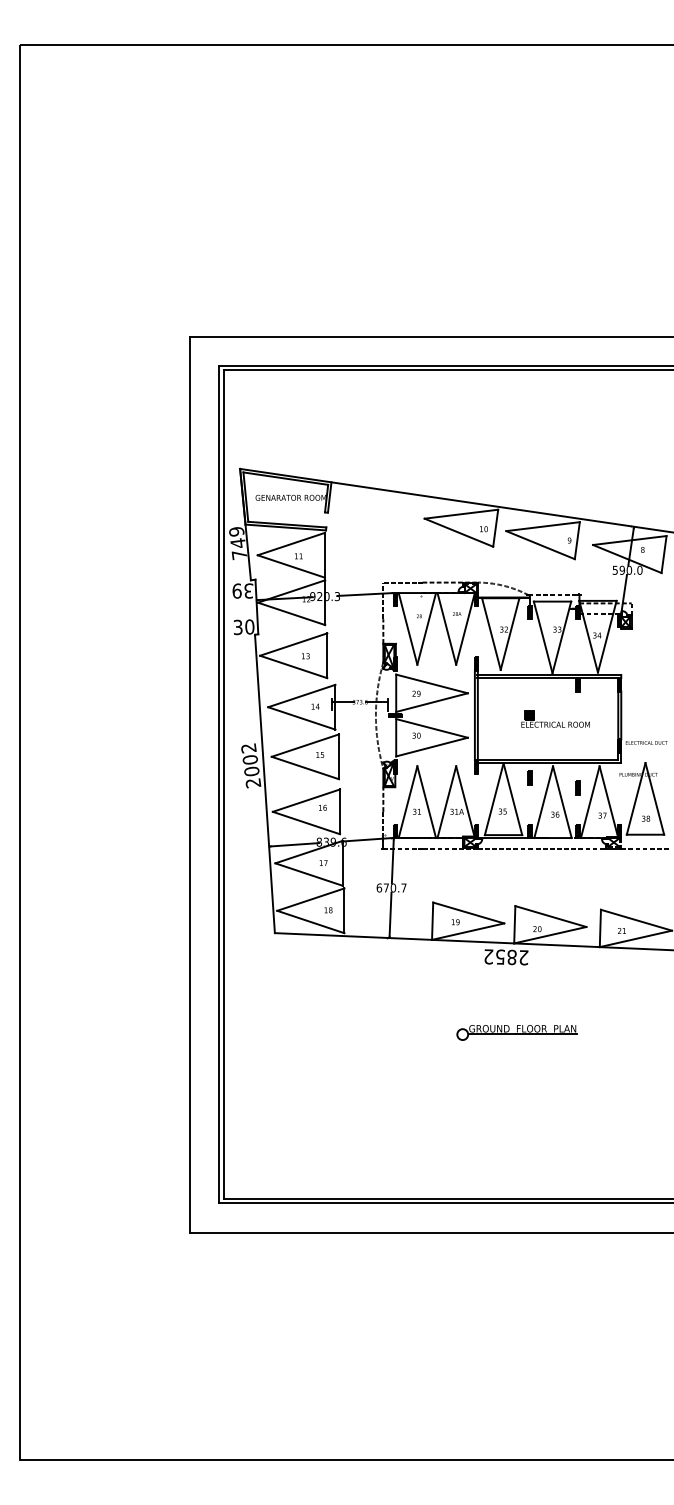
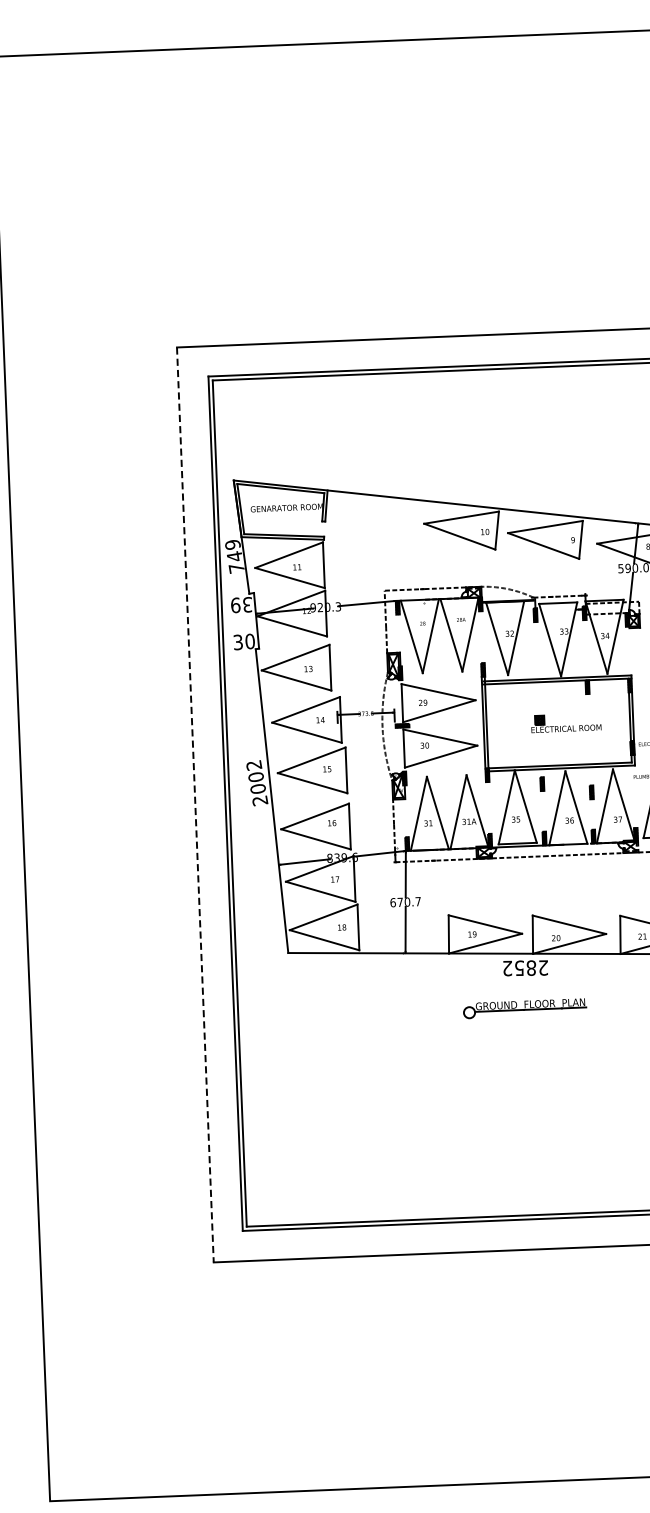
line: (189, 785) -> (195, 805), solid -> dashed
part: (516, 1032) -> (524, 1008), moved

